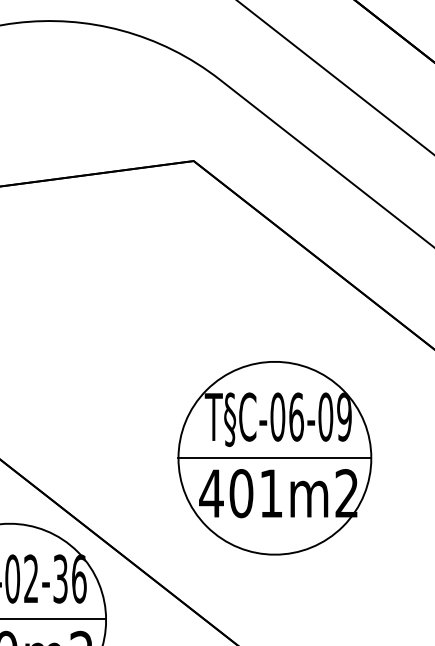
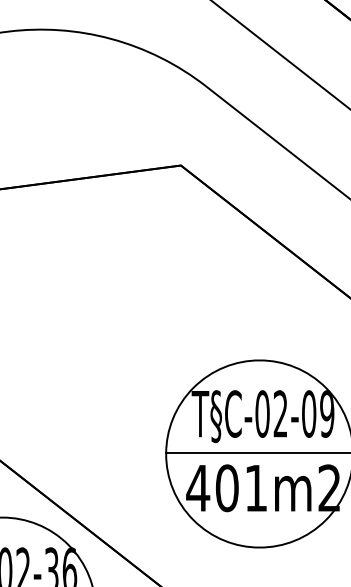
text: (296, 416) -> (280, 413), T§C-06-09 -> T§C-02-09

